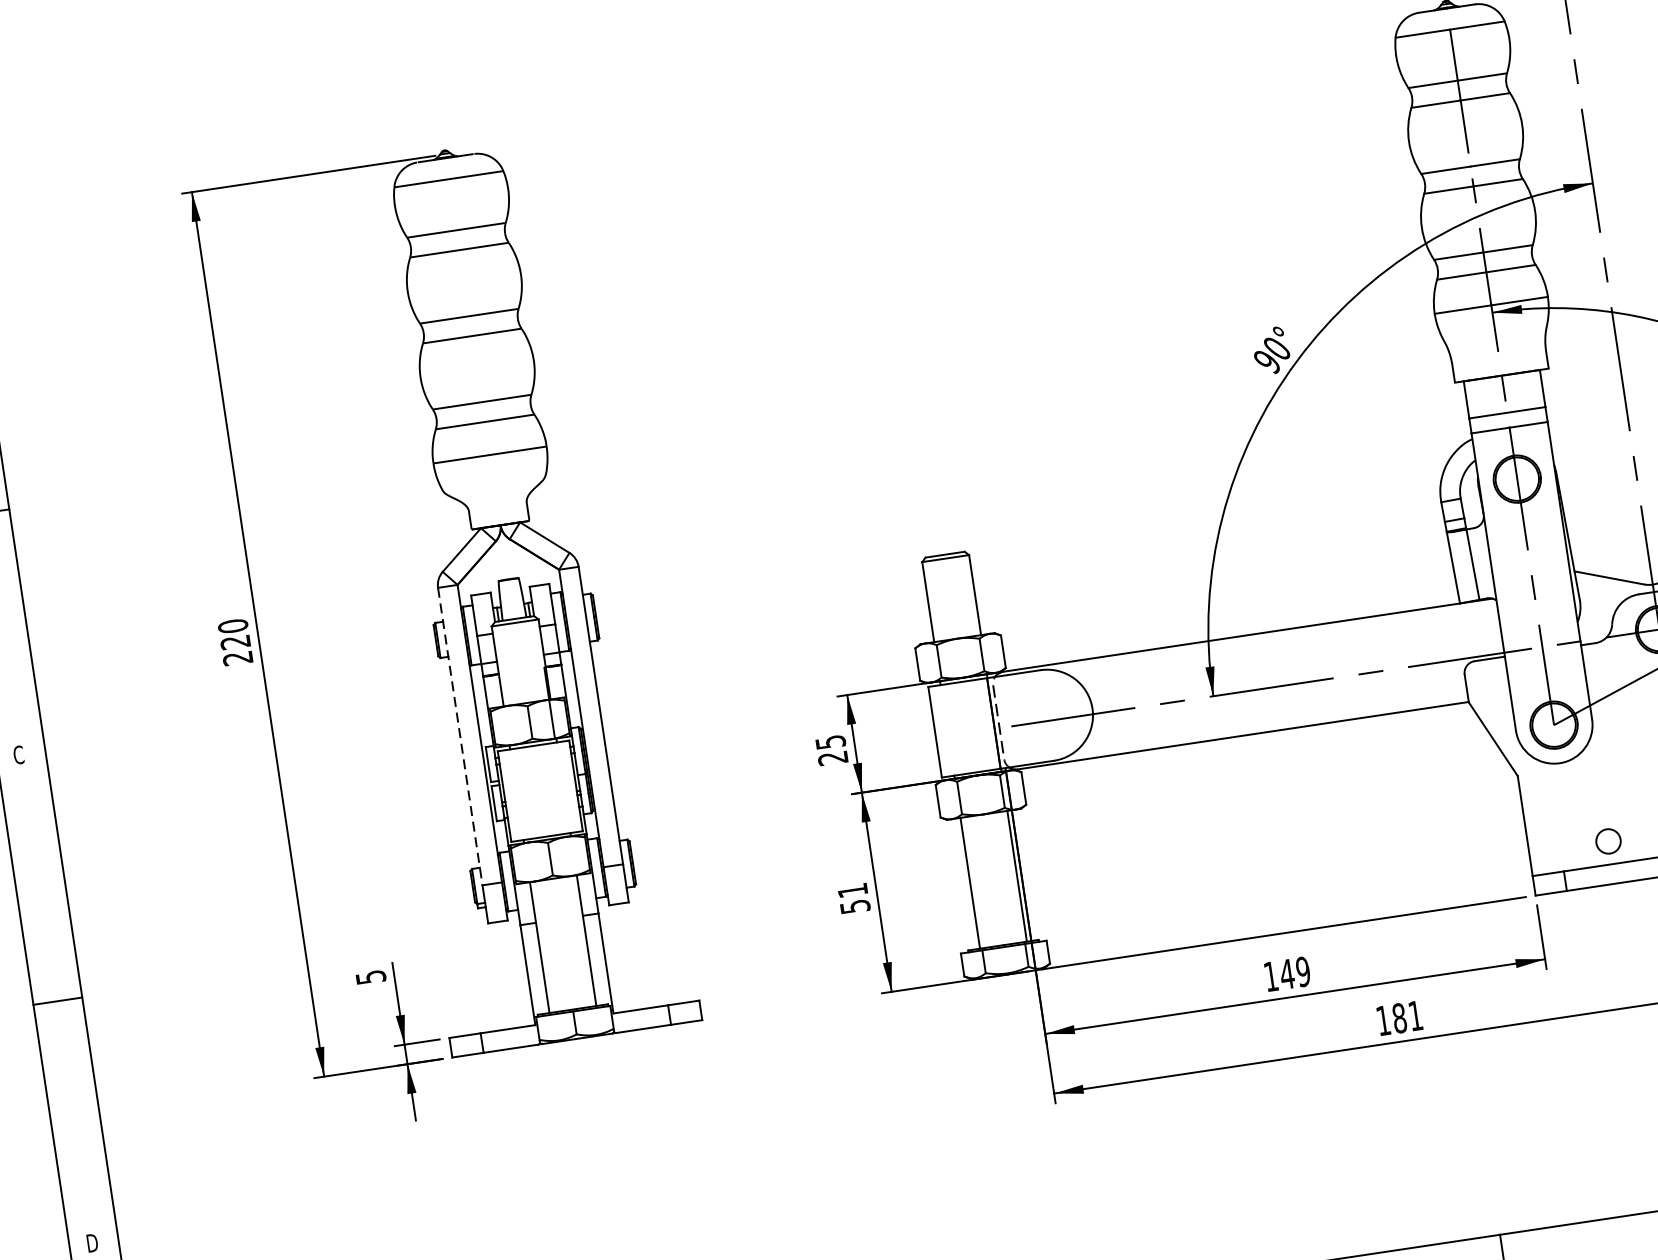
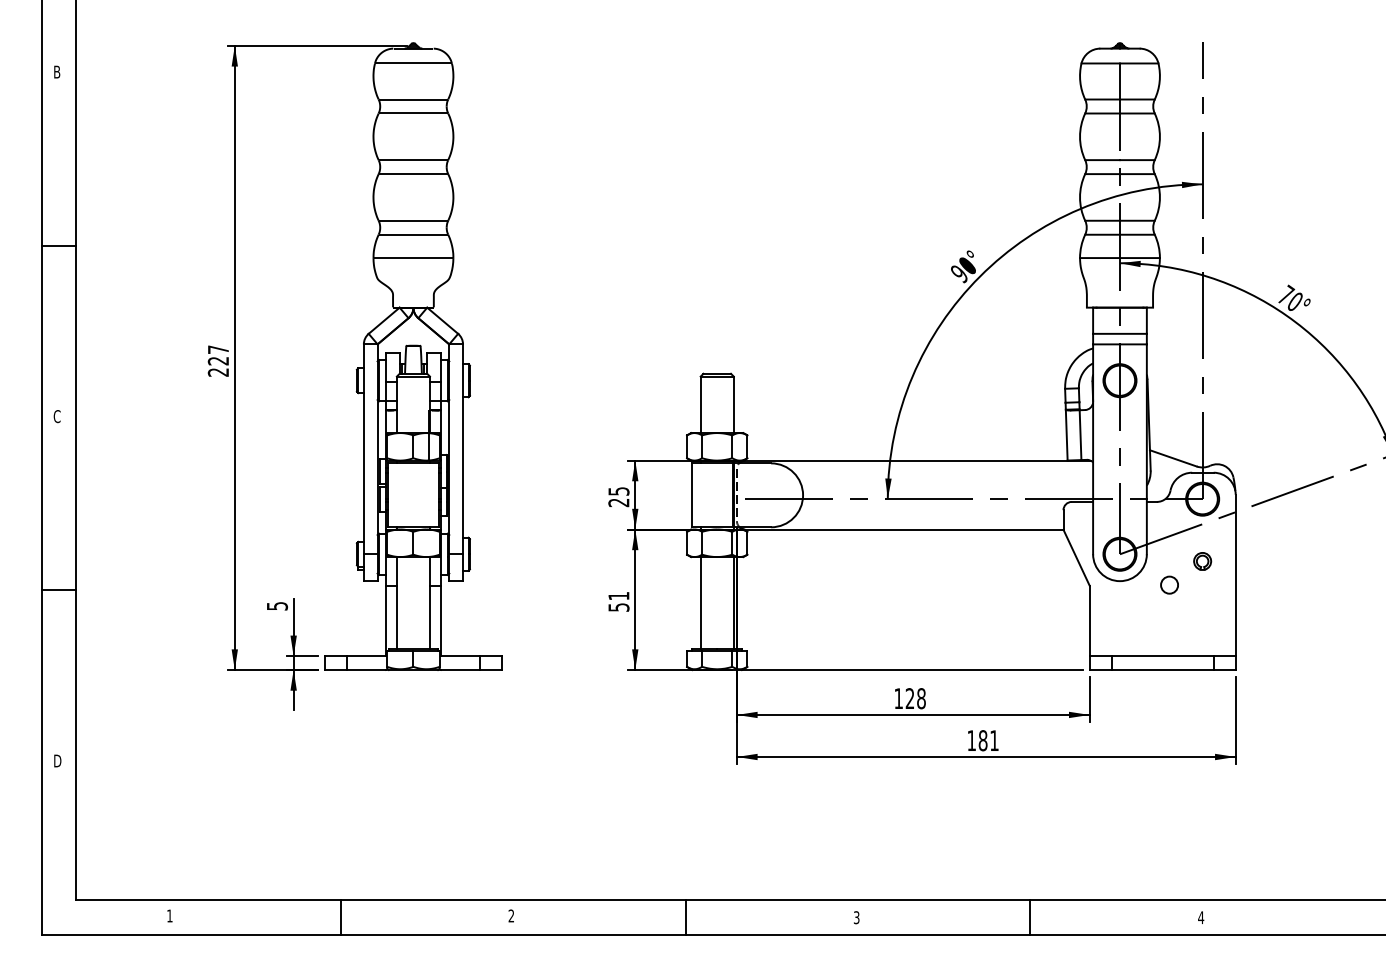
text: (233, 625) -> (218, 349), 220 -> 227
line: (459, 736) -> (363, 449), dashed -> solid
circle: (1608, 840) -> (1169, 584), moved
text: (1294, 972) -> (915, 698), 149 -> 128

